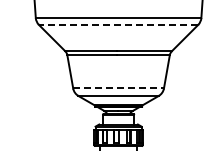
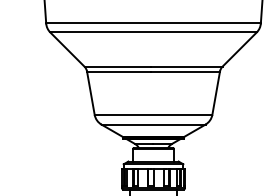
line: (118, 24) -> (153, 31), dashed -> solid
line: (119, 88) -> (154, 114), dashed -> solid

